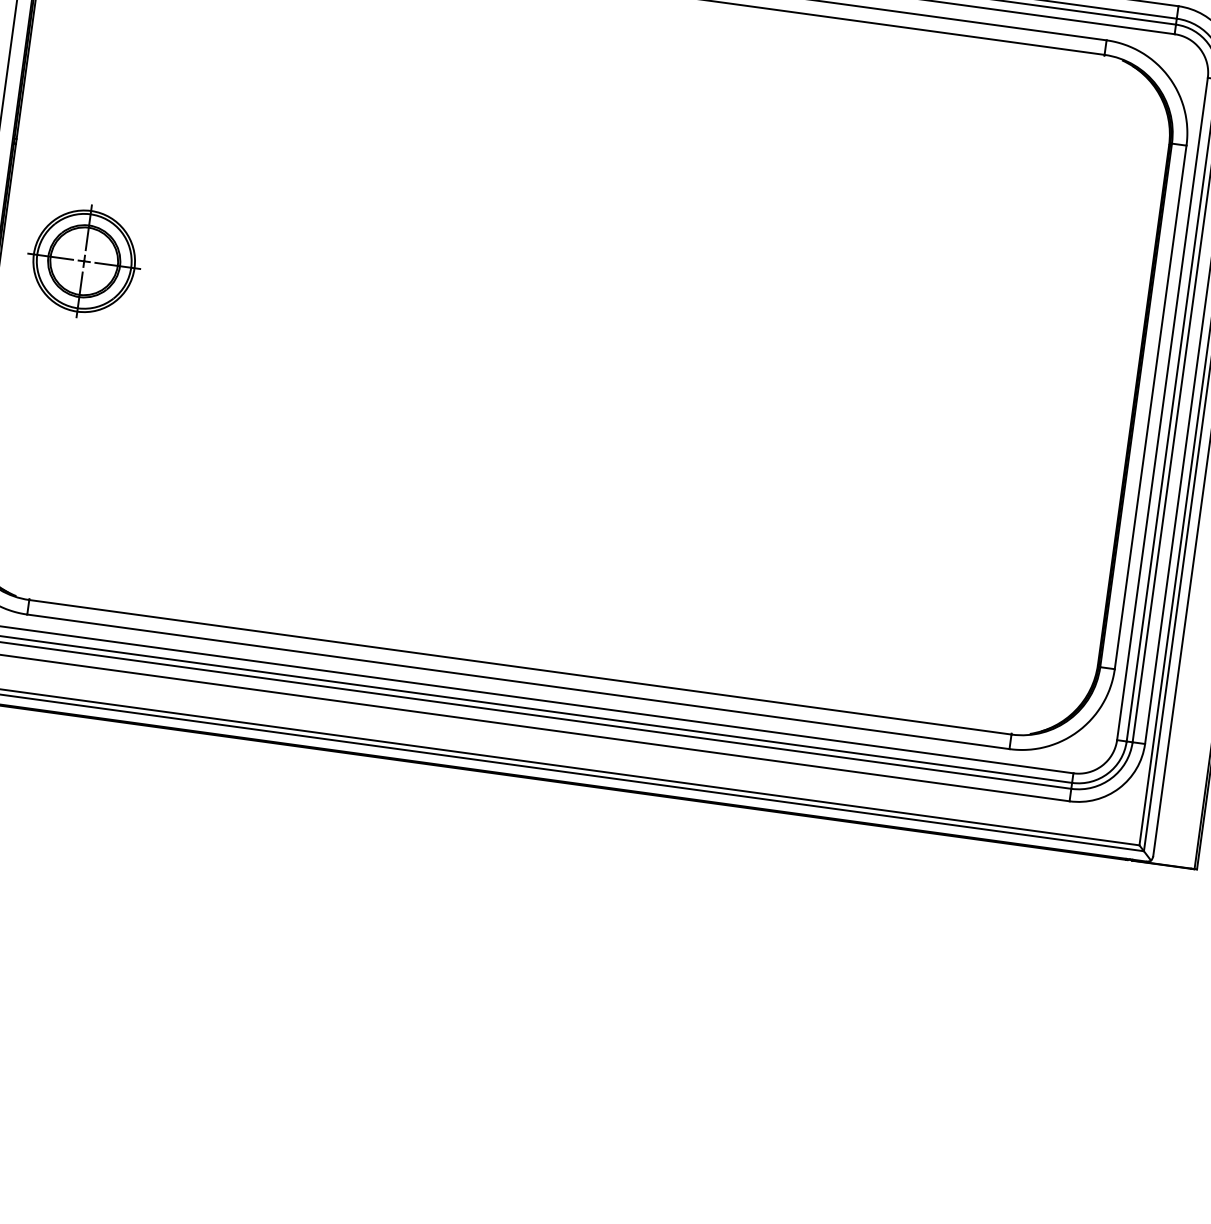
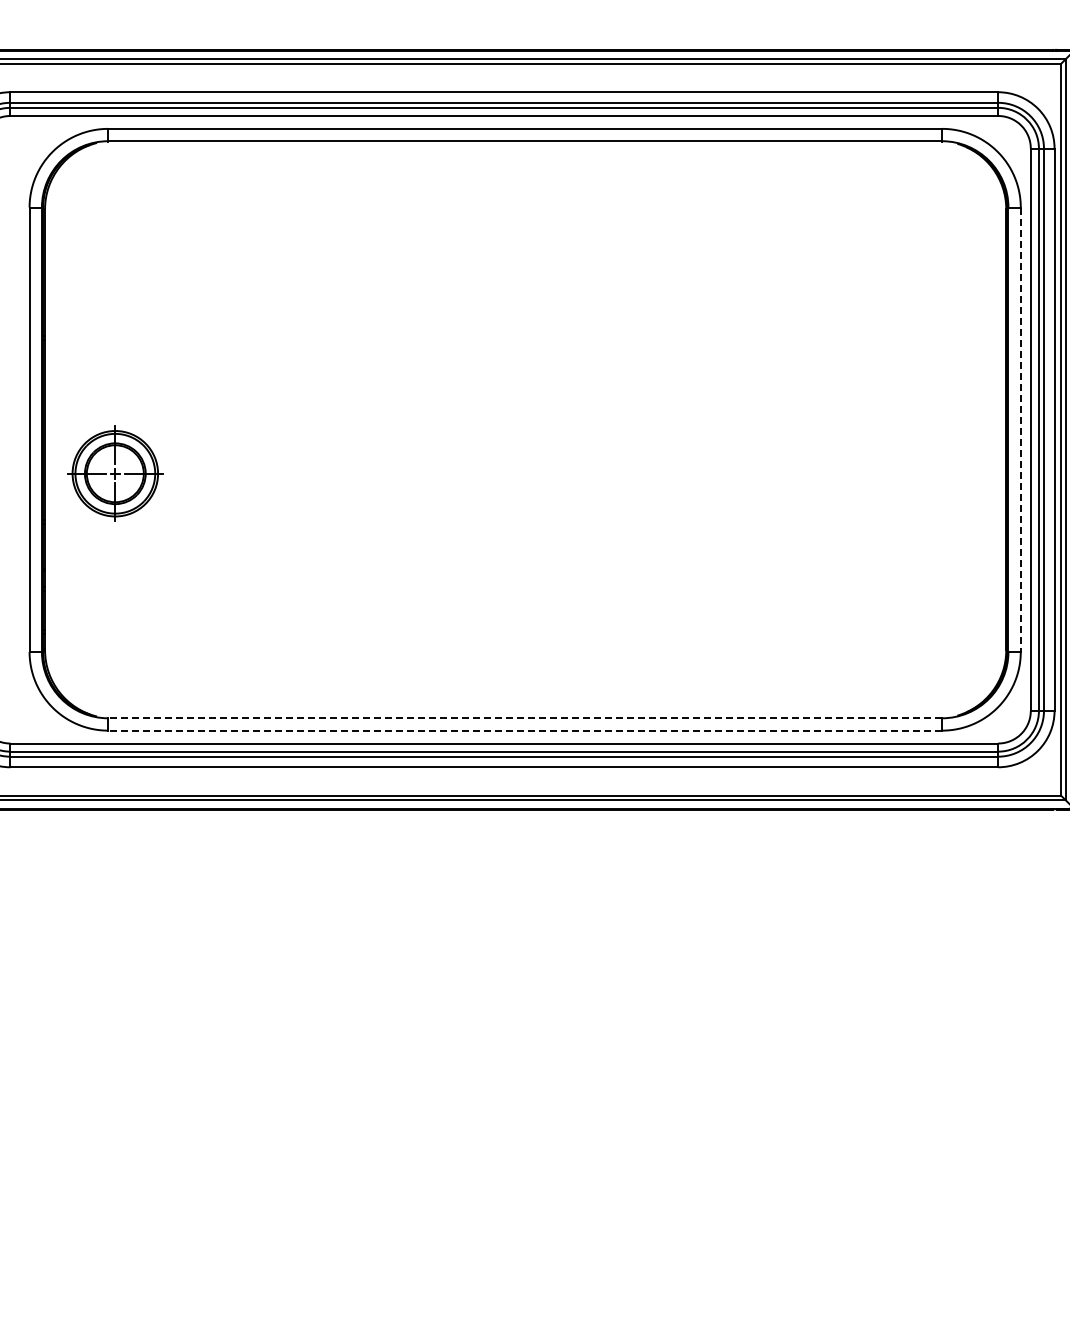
part: (84, 261) -> (115, 473), moved
line: (1150, 408) -> (1020, 430), solid -> dashed
line: (520, 667) -> (525, 718), solid -> dashed
line: (518, 681) -> (525, 730), solid -> dashed

